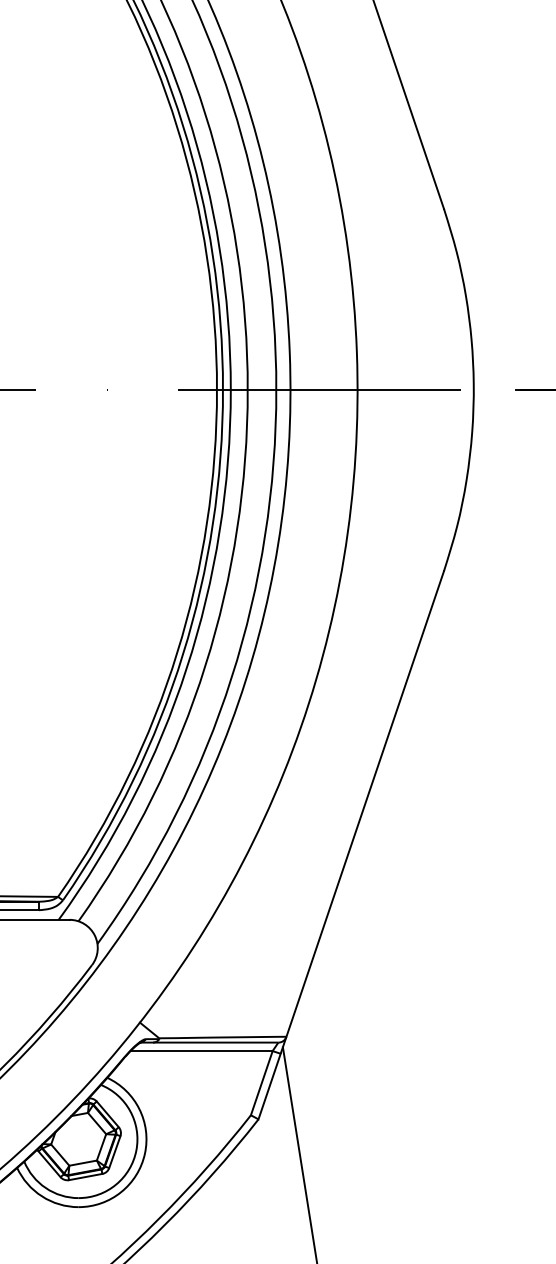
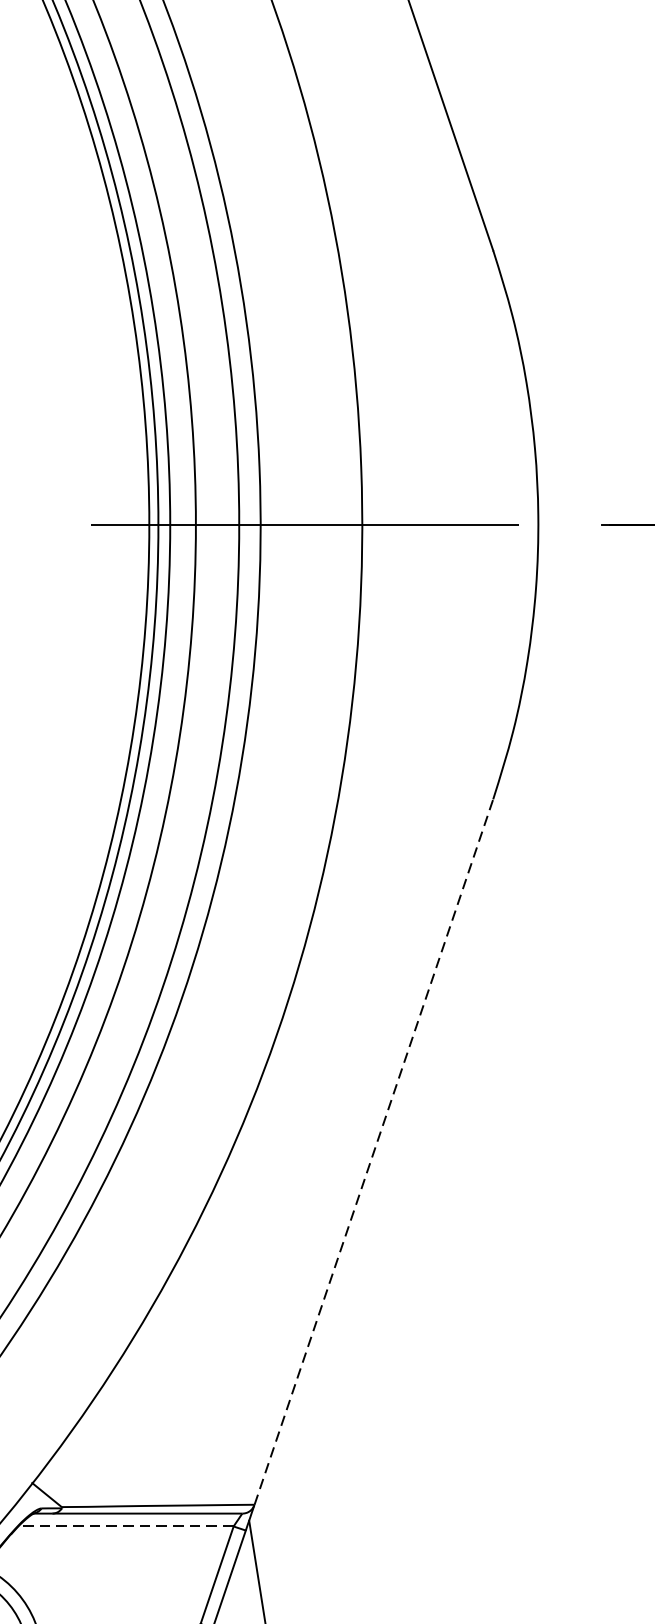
line: (365, 803) -> (374, 1151), solid -> dashed
line: (201, 1051) -> (125, 1527), solid -> dashed

